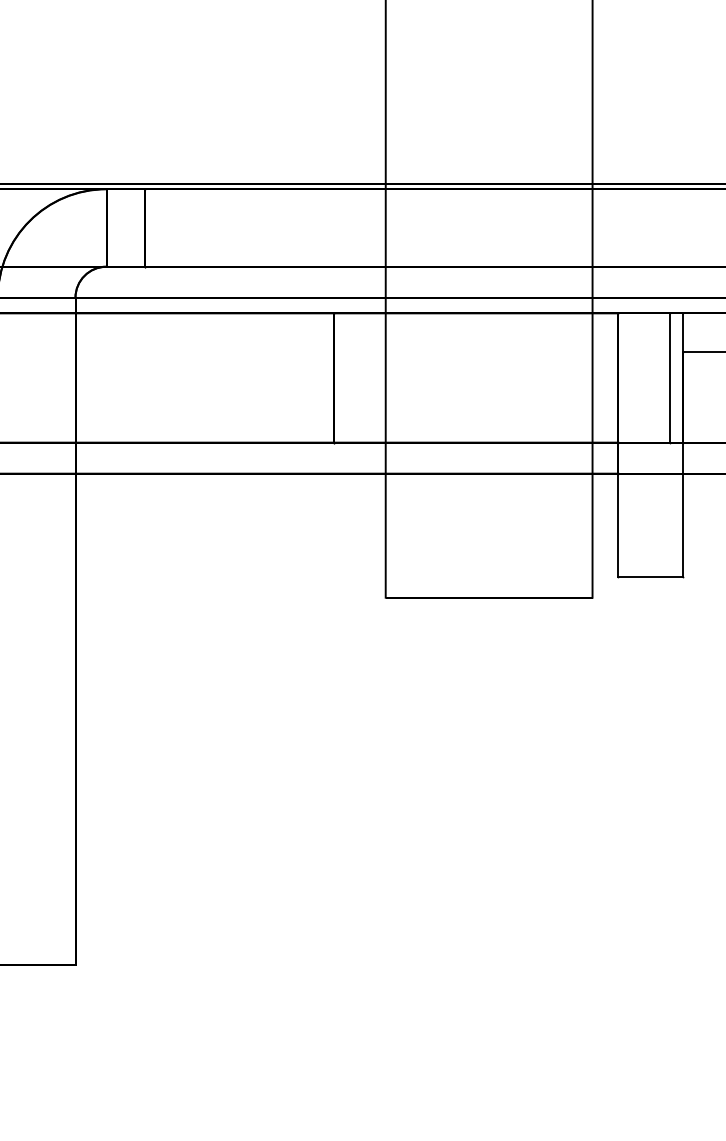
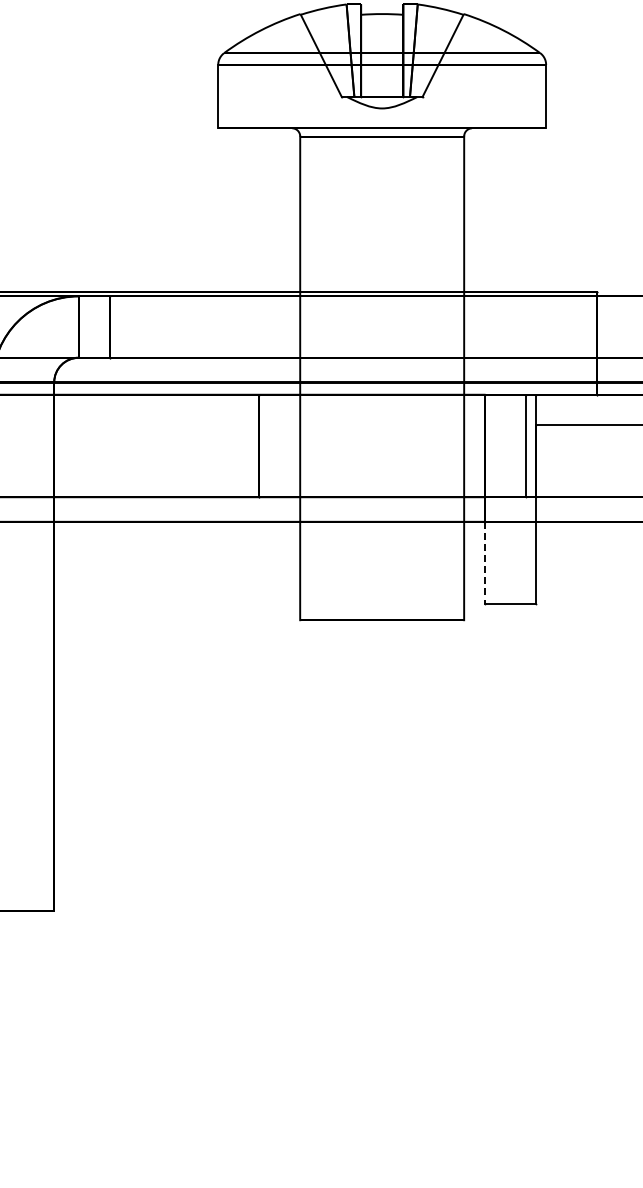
line: (618, 524) -> (484, 562), solid -> dashed

